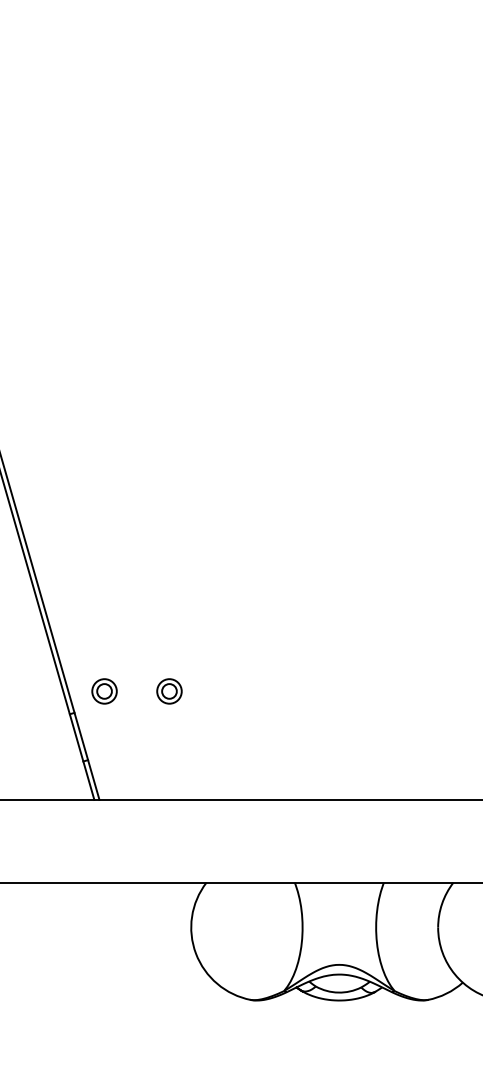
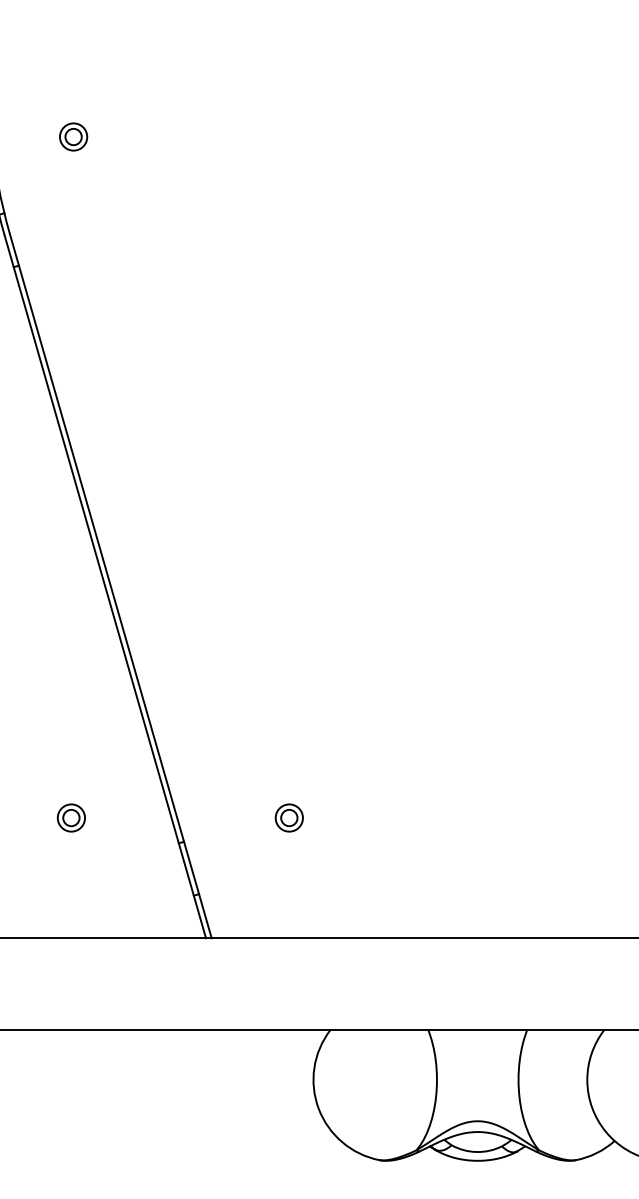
part: (103, 690) -> (216, 817), removed

